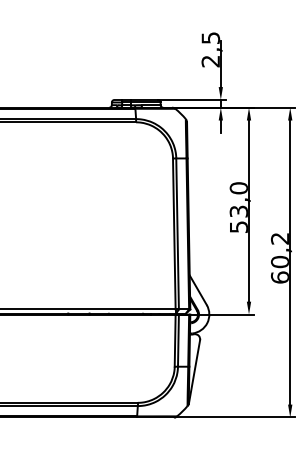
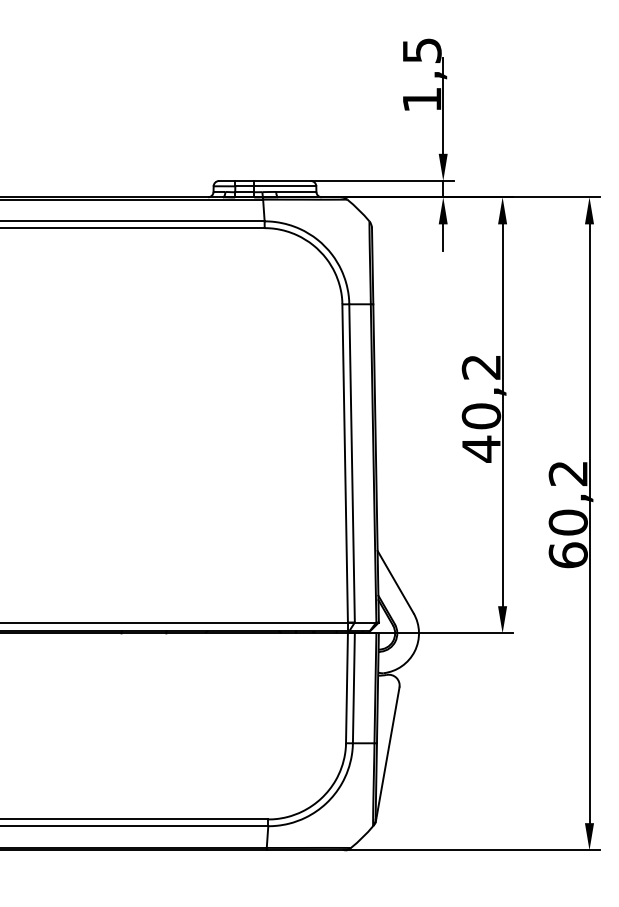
text: (210, 61) -> (421, 99), 2,5 -> 1,5
text: (238, 207) -> (480, 407), 53,0 -> 40,2

